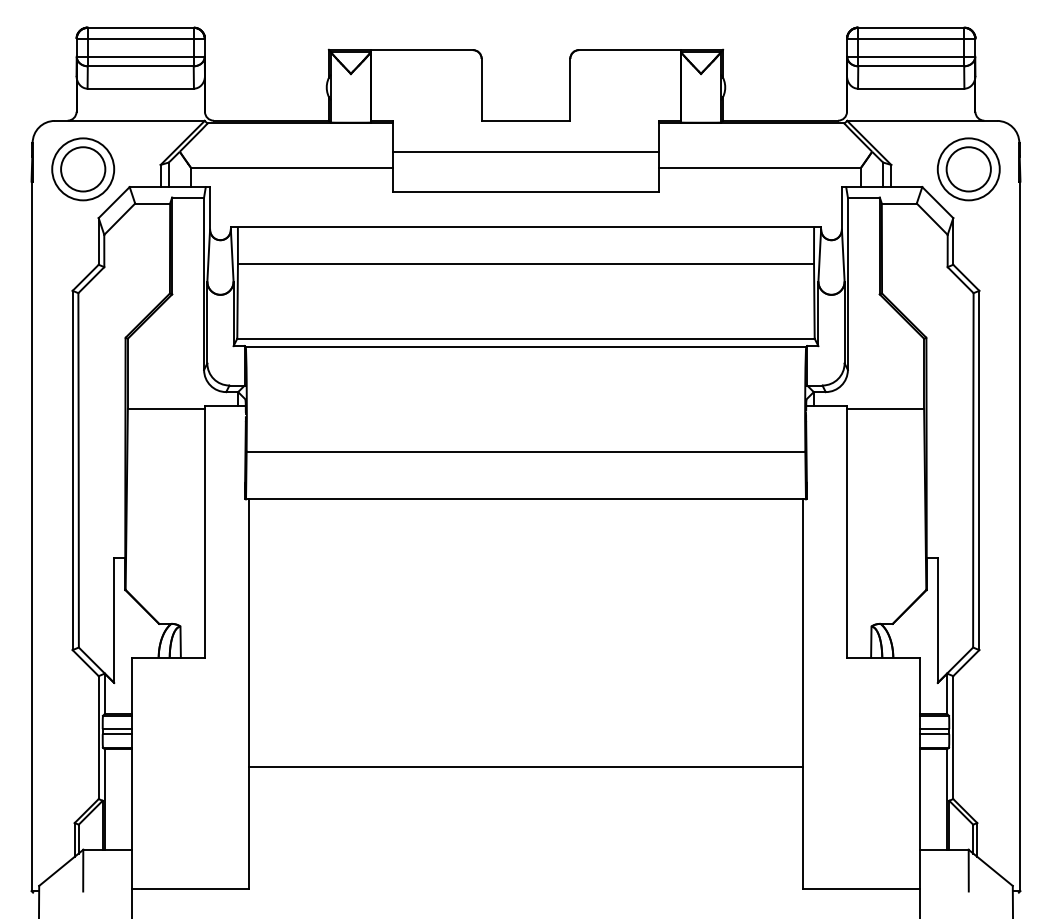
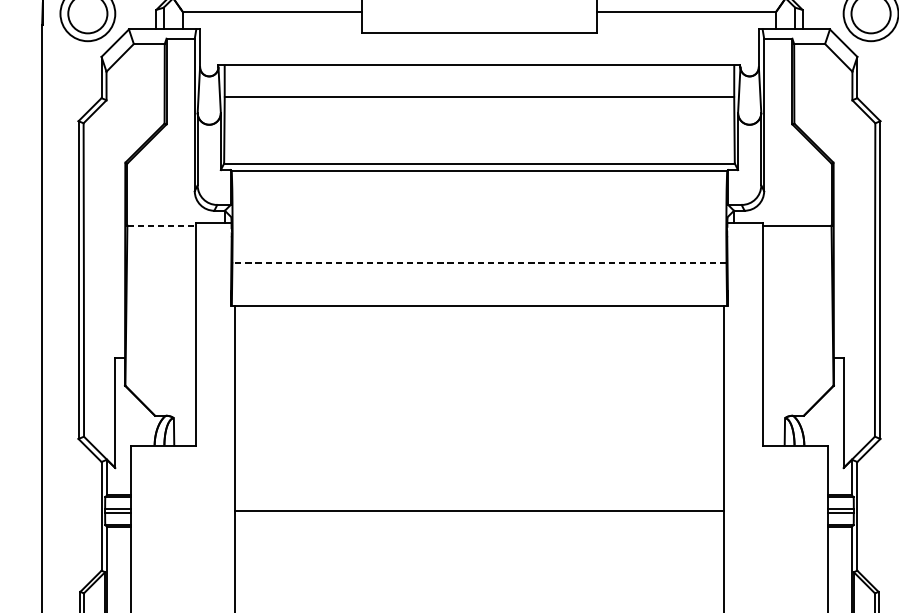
line: (166, 408) -> (161, 225), solid -> dashed
line: (525, 451) -> (479, 263), solid -> dashed
line: (525, 767) -> (479, 510), moved

